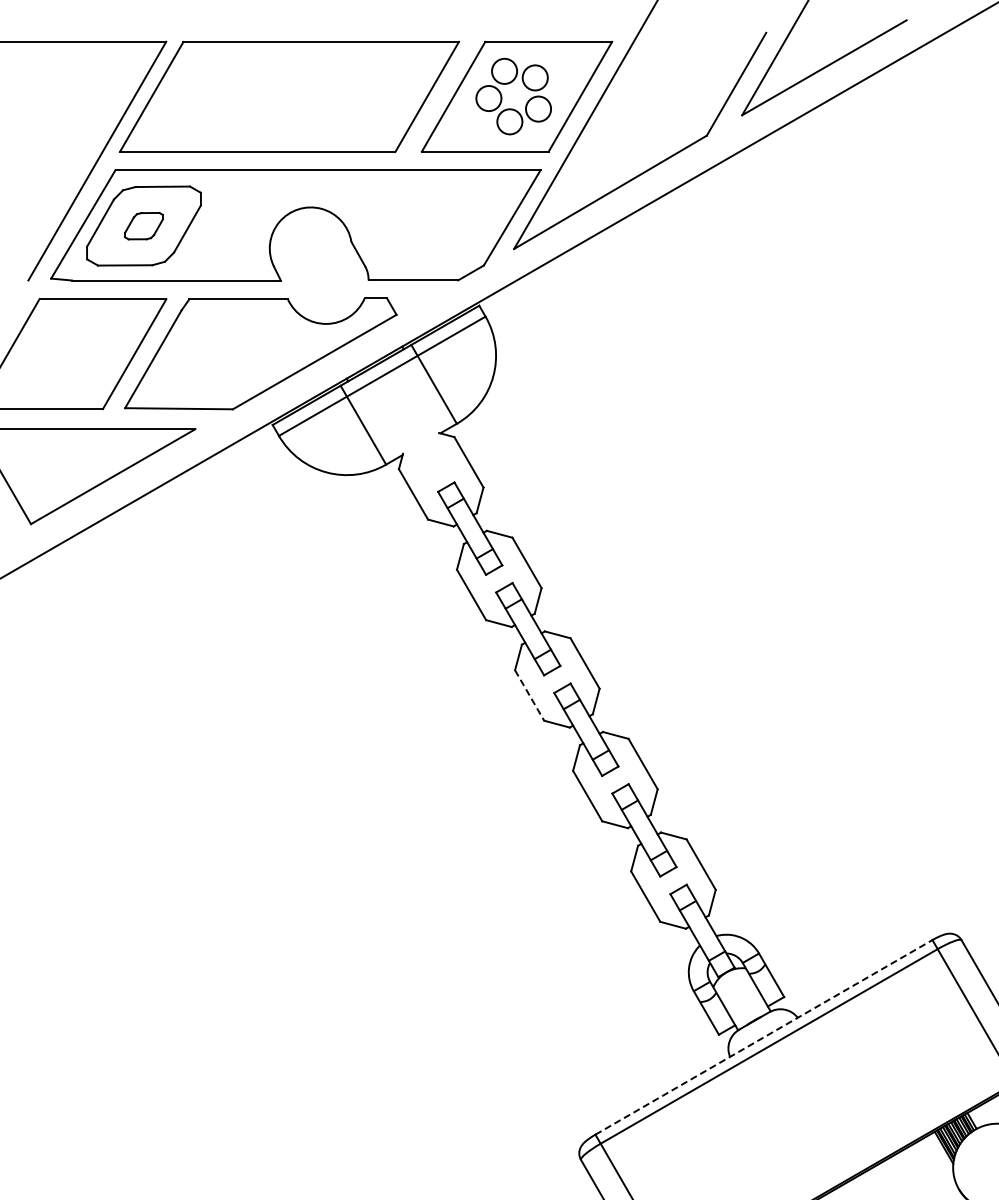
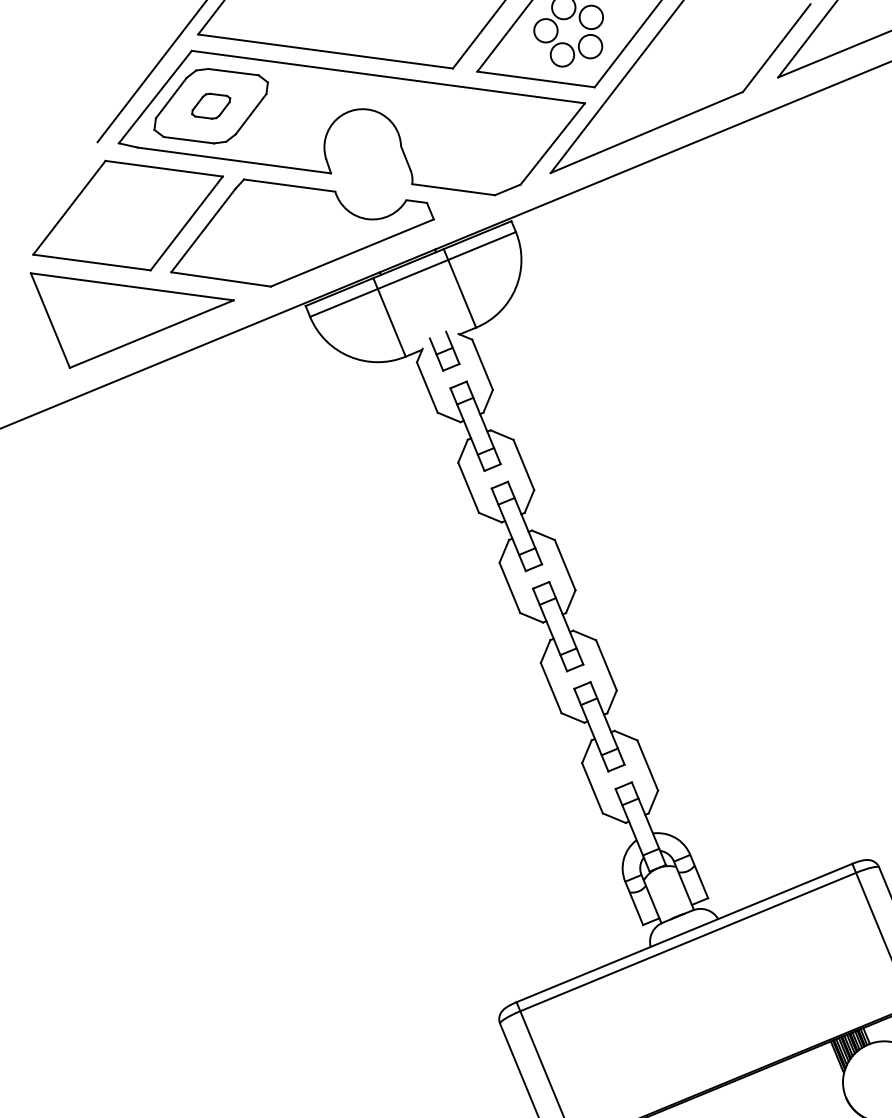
part: (426, 453) -> (444, 351), added
line: (529, 695) -> (509, 587), dashed -> solid
line: (763, 1037) -> (684, 933), dashed -> solid

